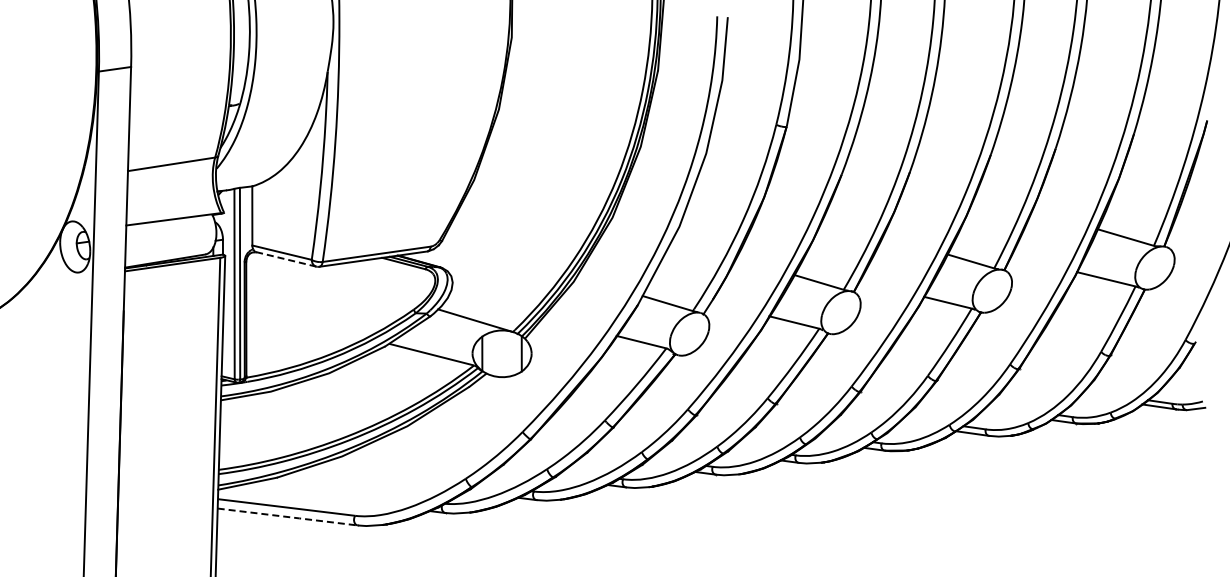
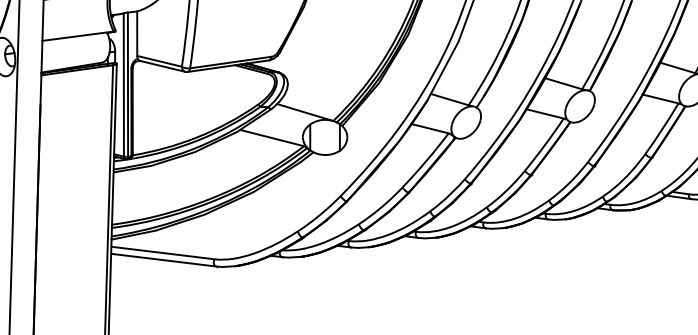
line: (286, 259) -> (162, 66), dashed -> solid
line: (287, 516) -> (163, 259), dashed -> solid

